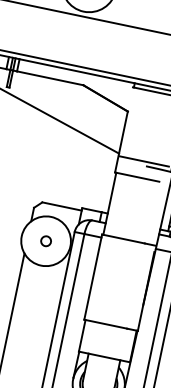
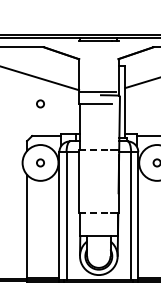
circle: (62, 160) -> (40, 103), added
line: (123, 238) -> (94, 149), solid -> dashed
line: (105, 323) -> (94, 212), solid -> dashed

